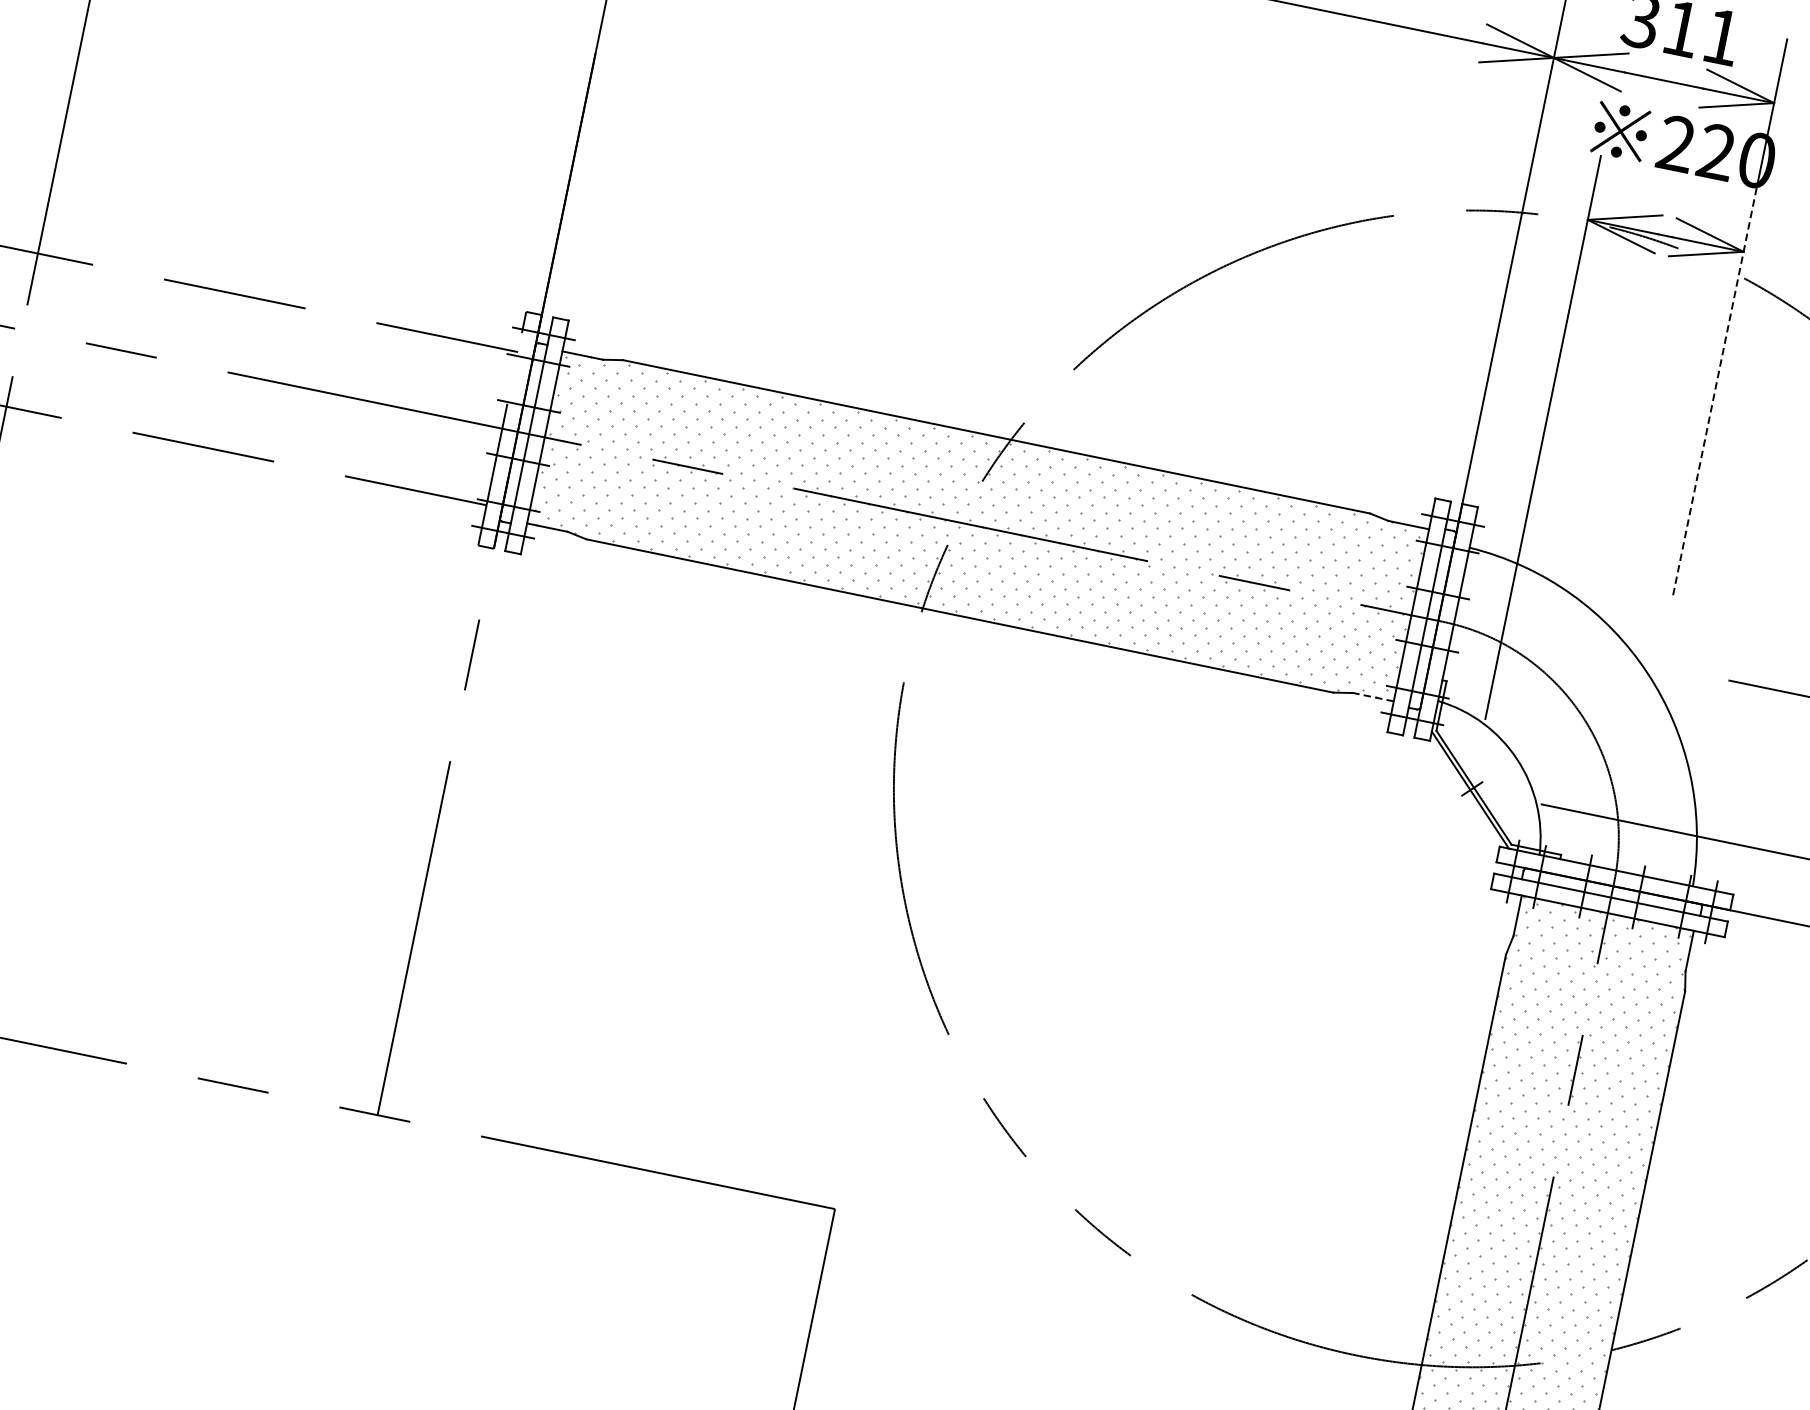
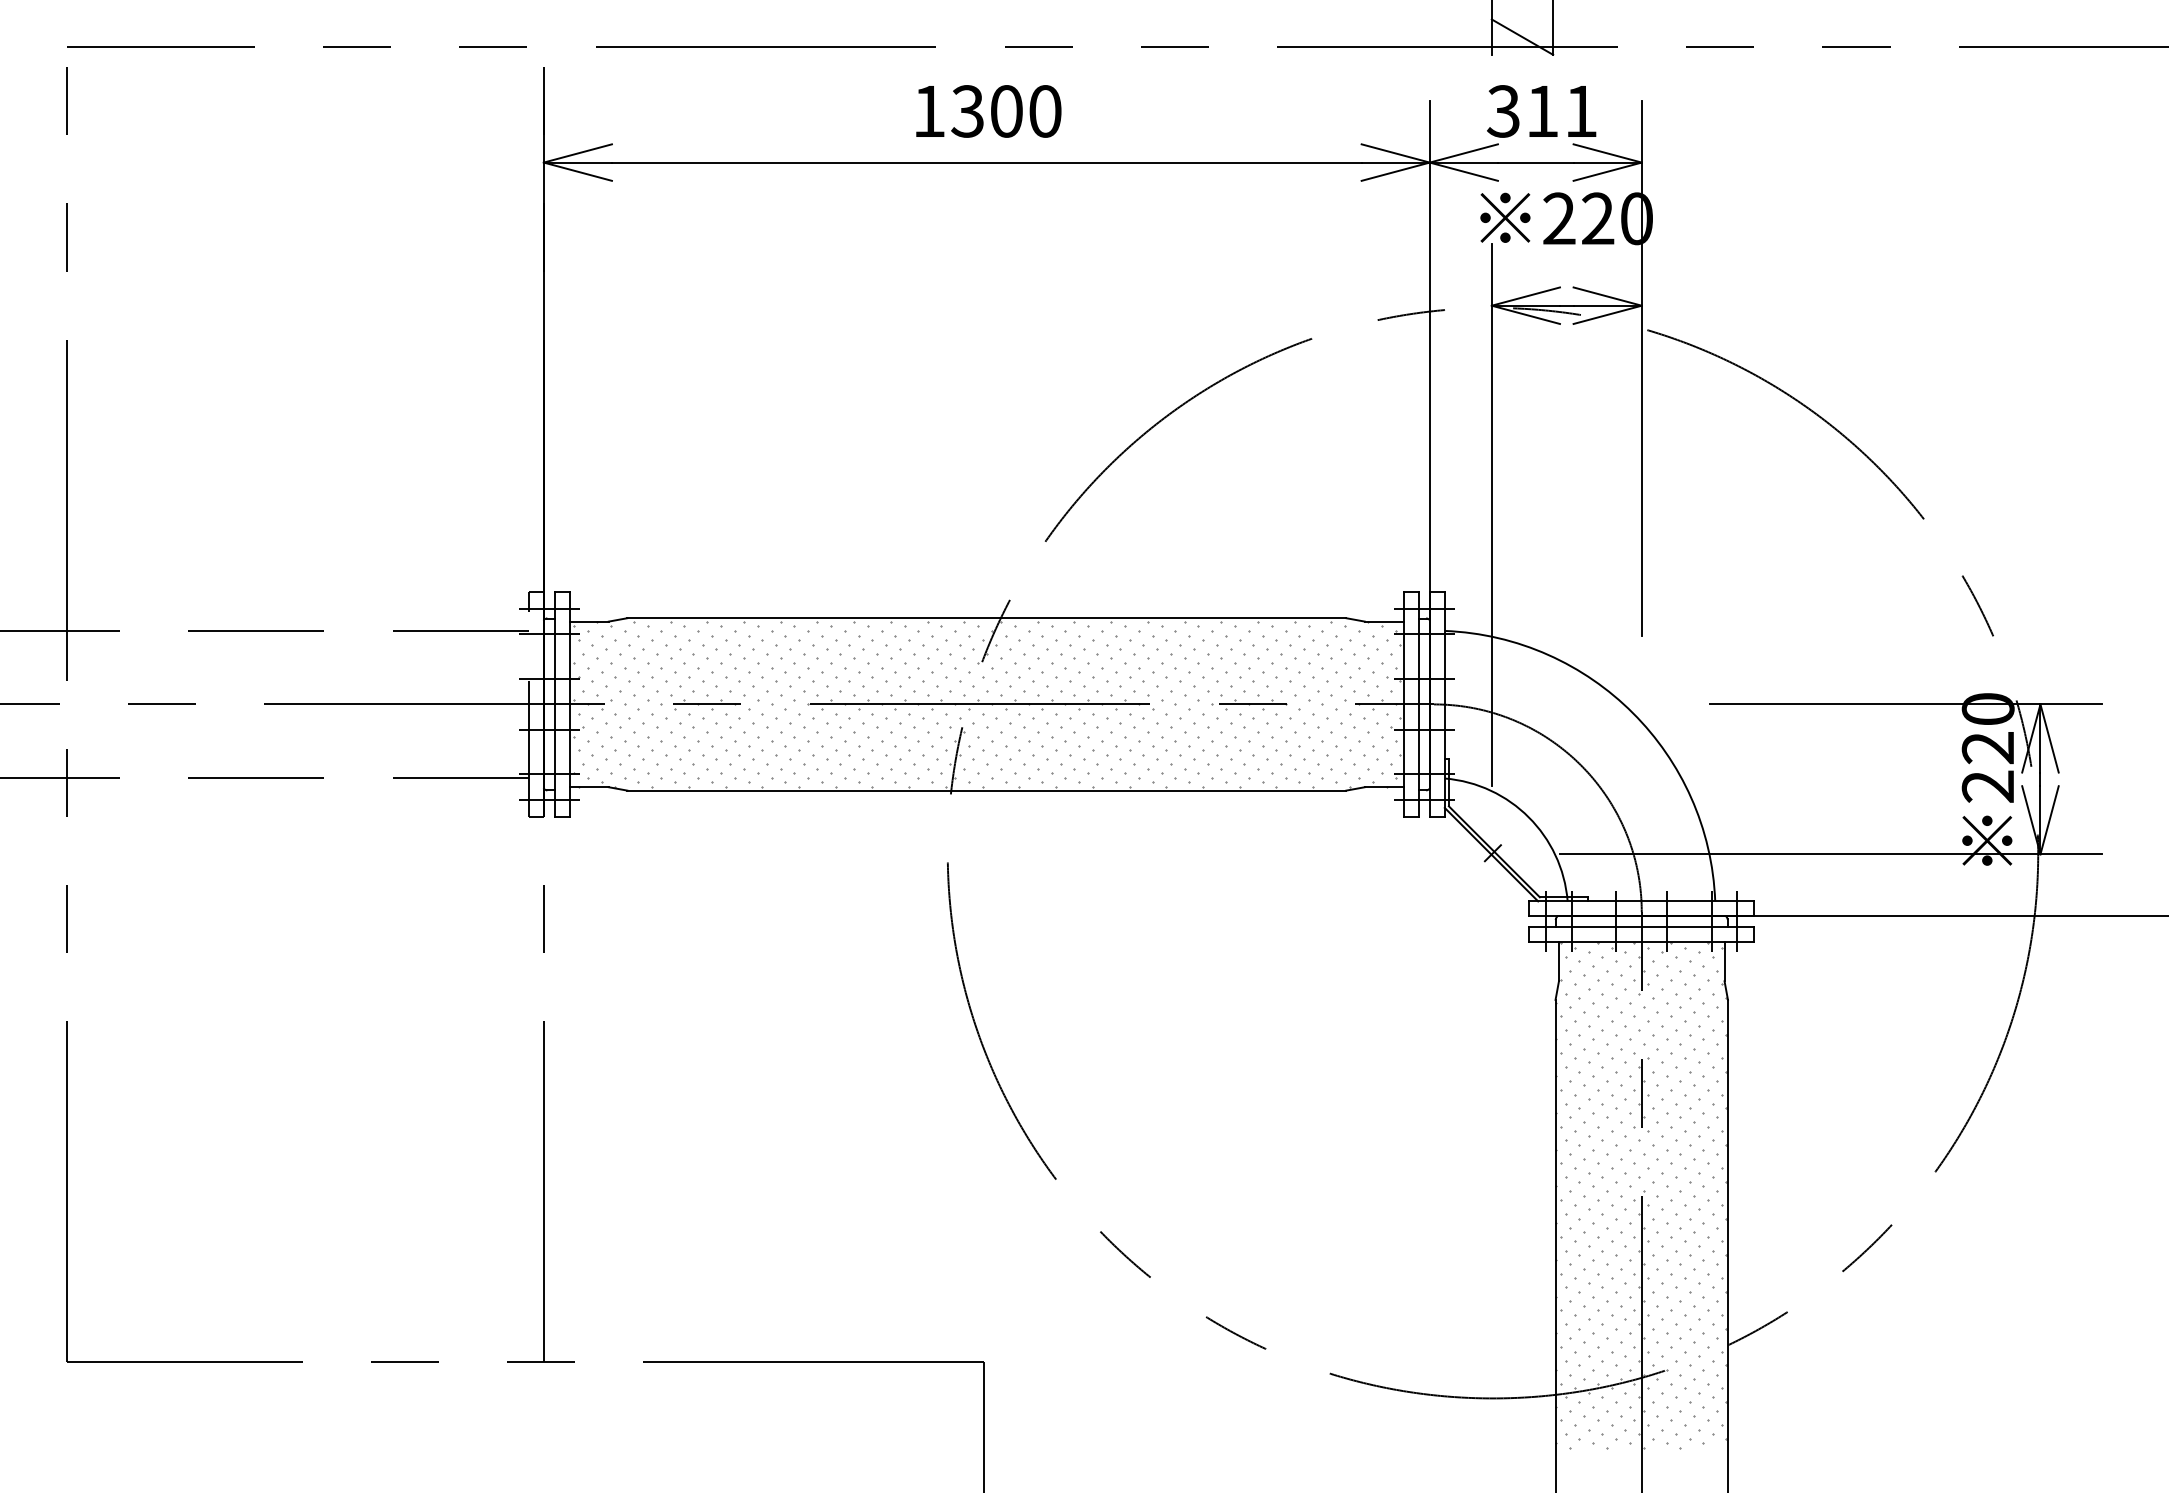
line: (1714, 391) -> (1641, 440), dashed -> solid
line: (1373, 697) -> (1384, 787), dashed -> solid

